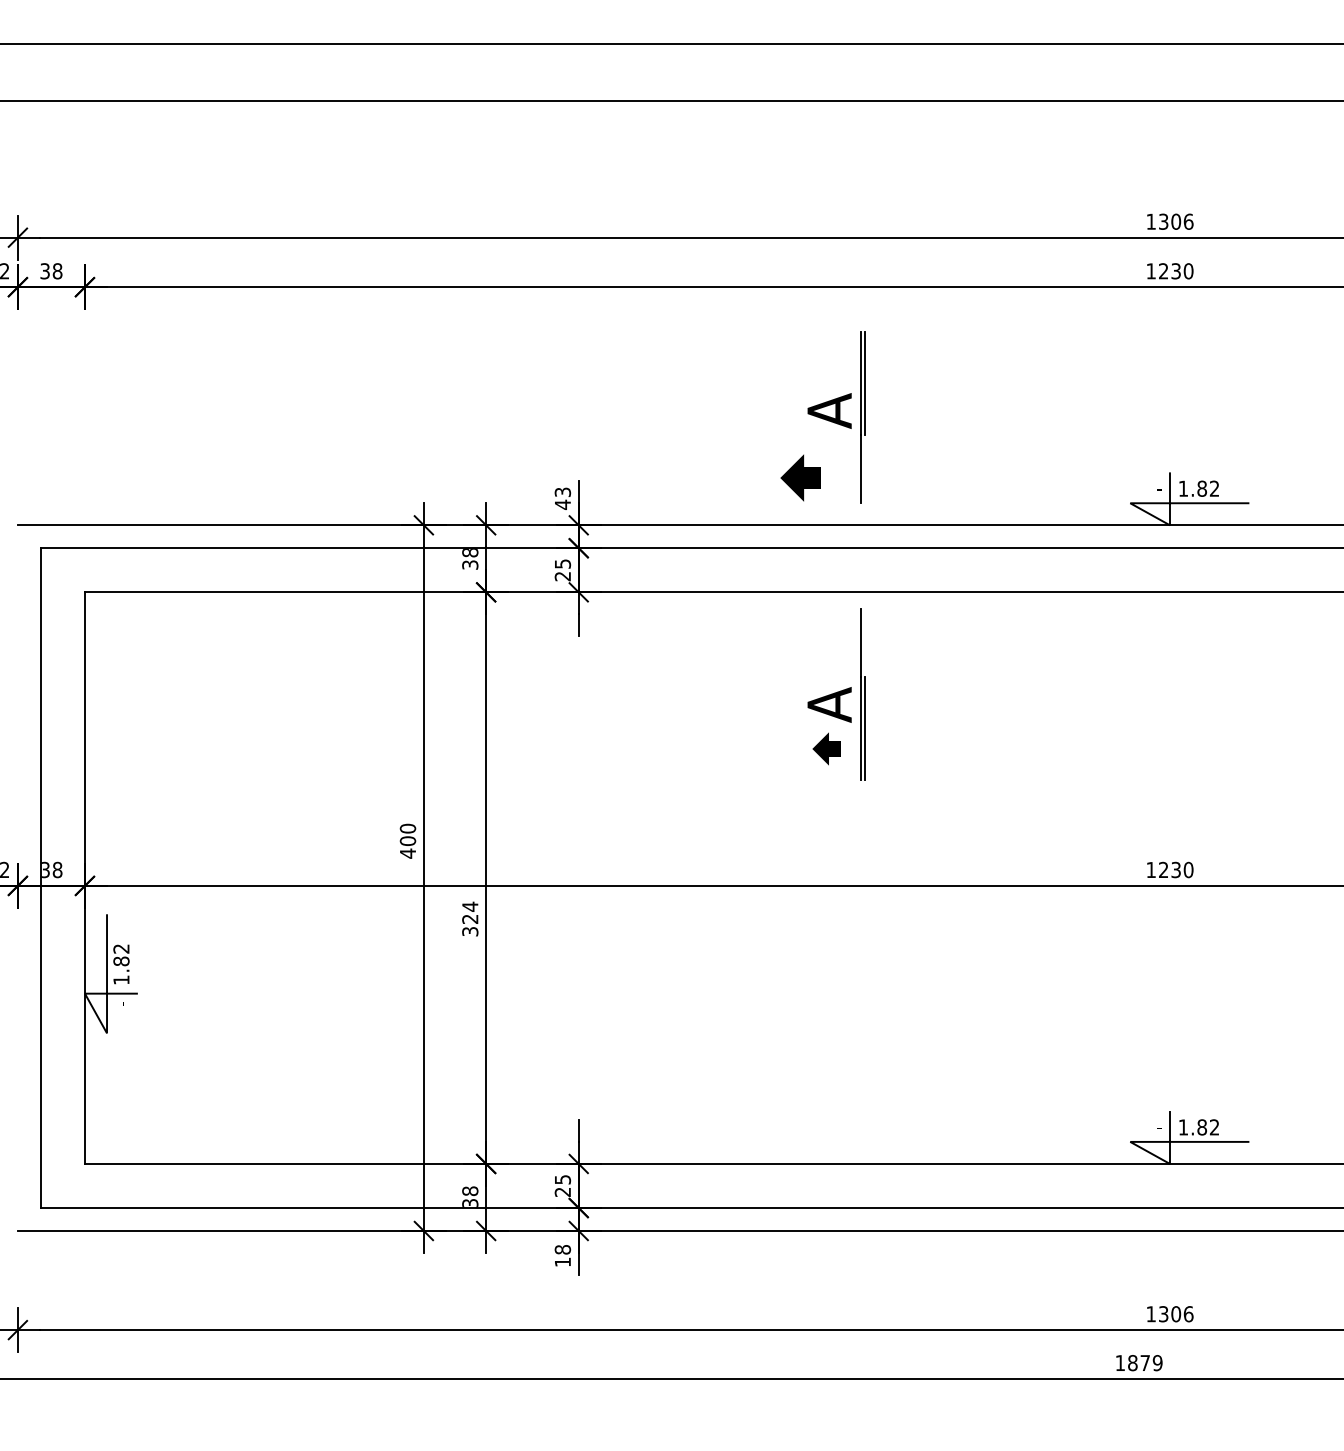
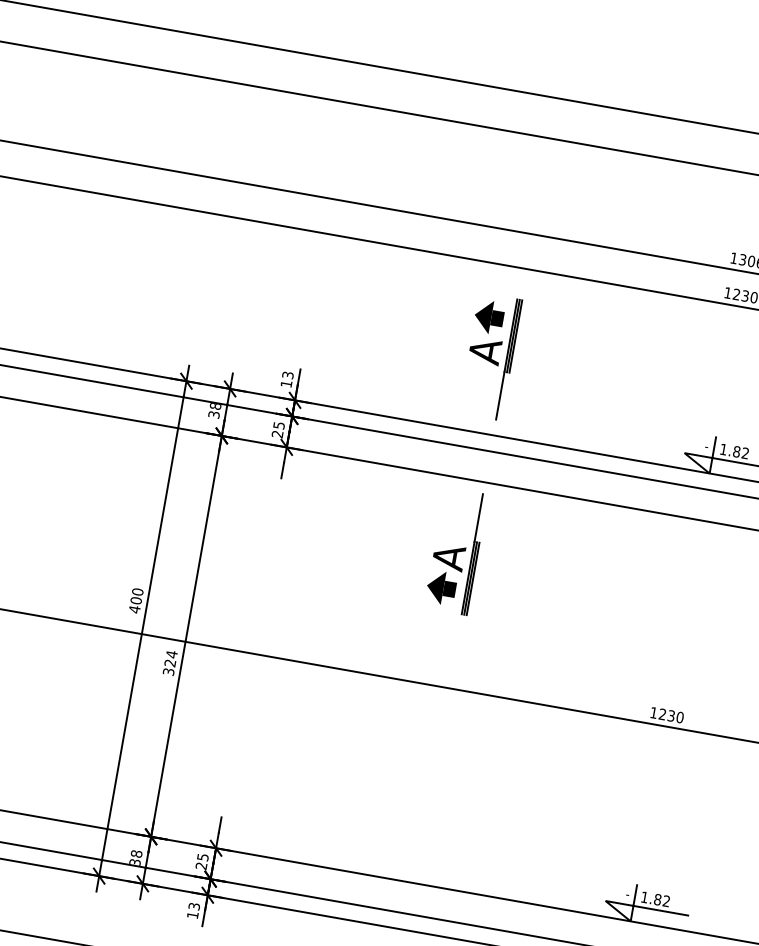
line: (868, 382) -> (515, 336), added
part: (800, 477) -> (488, 316), moved
text: (562, 504) -> (286, 383), 43 -> 13
line: (868, 728) -> (473, 578), added
part: (826, 748) -> (441, 587), size x1.43
text: (562, 1249) -> (194, 906), 18 -> 13

